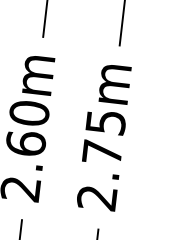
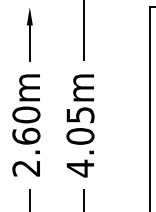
text: (99, 175) -> (80, 152), 2.75m -> 4.05m

